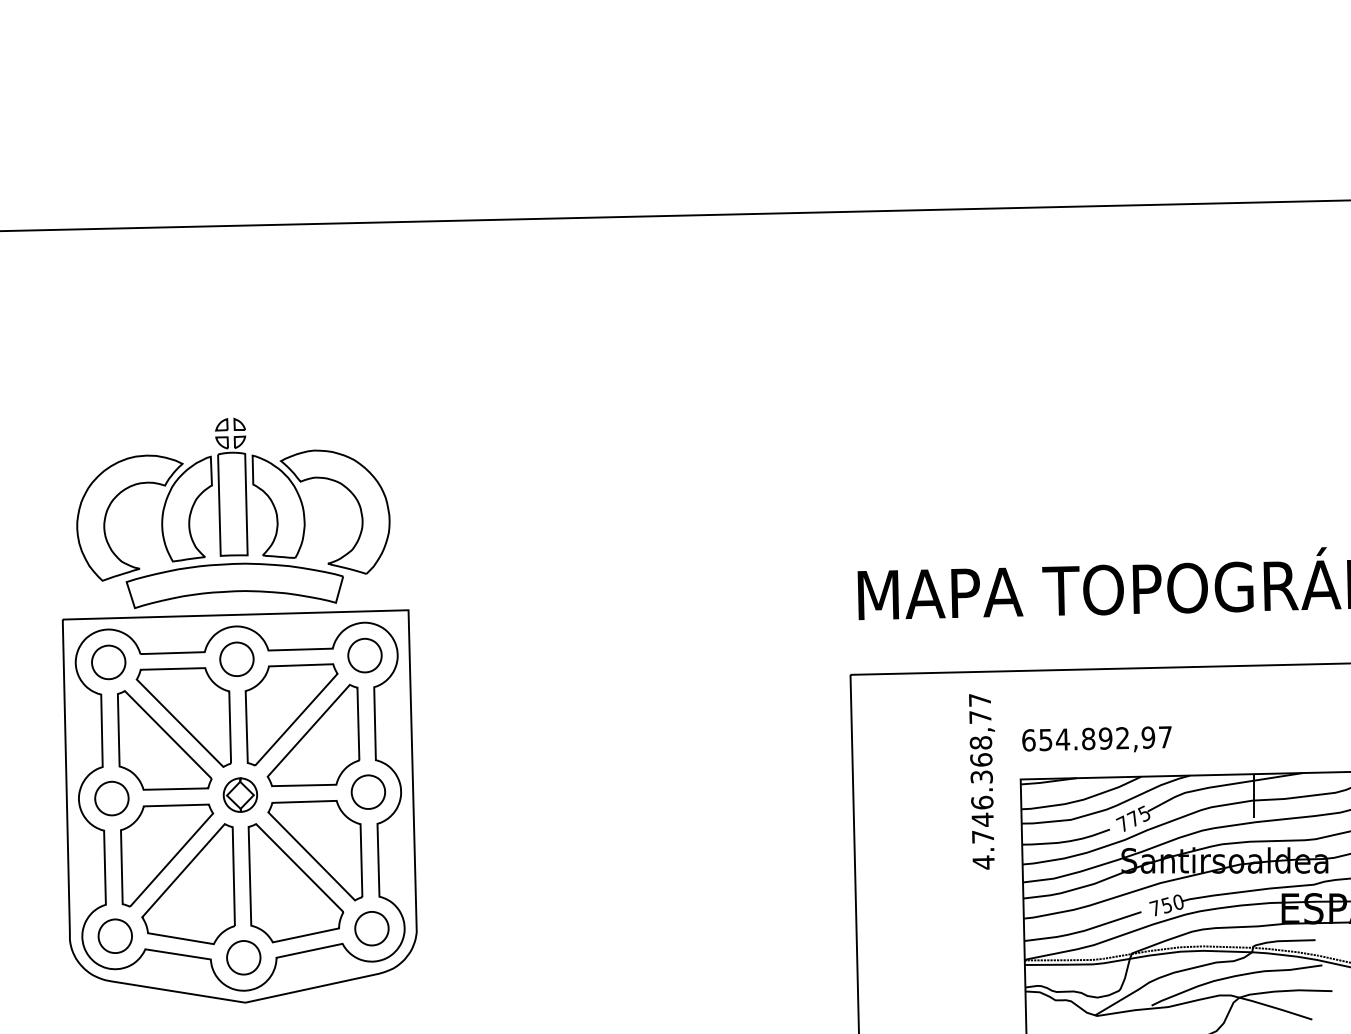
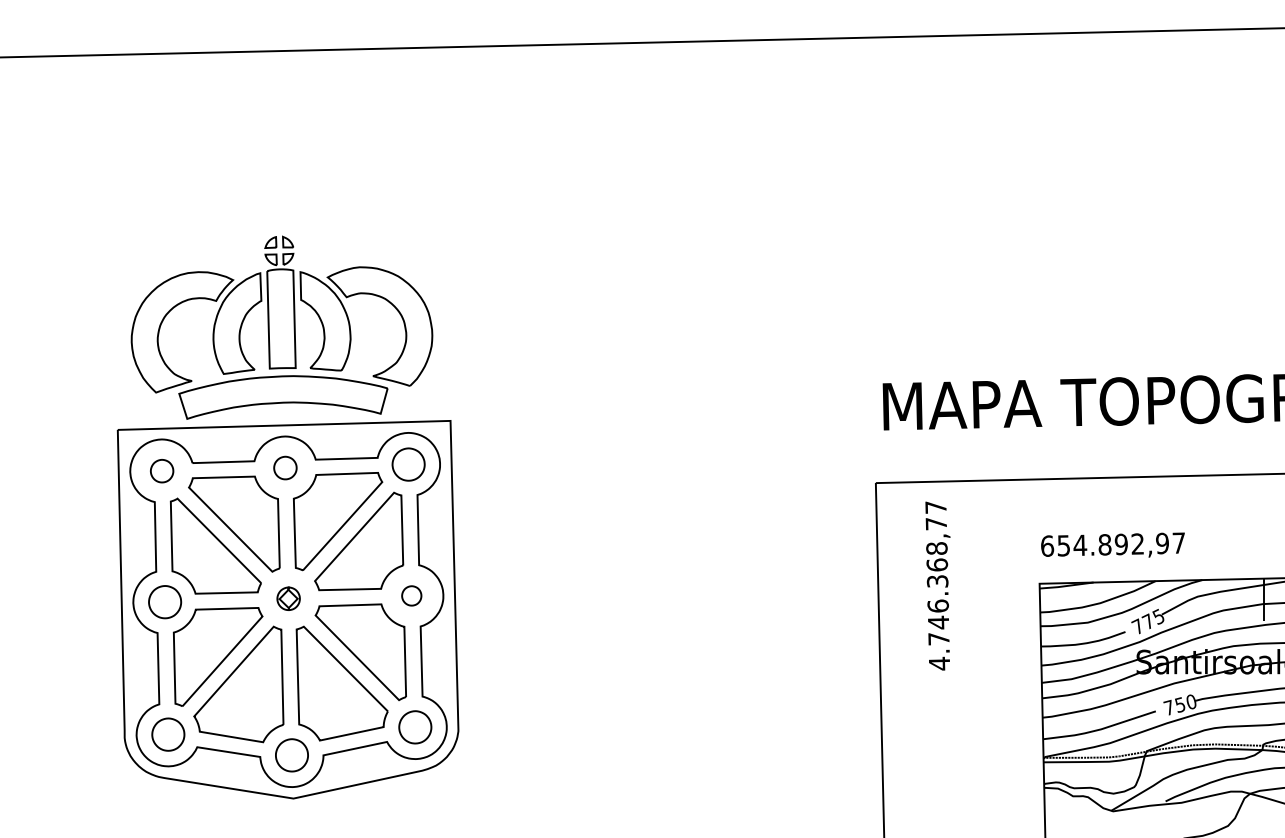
part: (236, 658) -> (284, 467), size x0.7
part: (108, 662) -> (161, 471), size x0.7
text: (981, 781) -> (937, 585), moved
part: (367, 791) -> (411, 595), size x0.6
part: (239, 794) -> (287, 598), size x0.7

